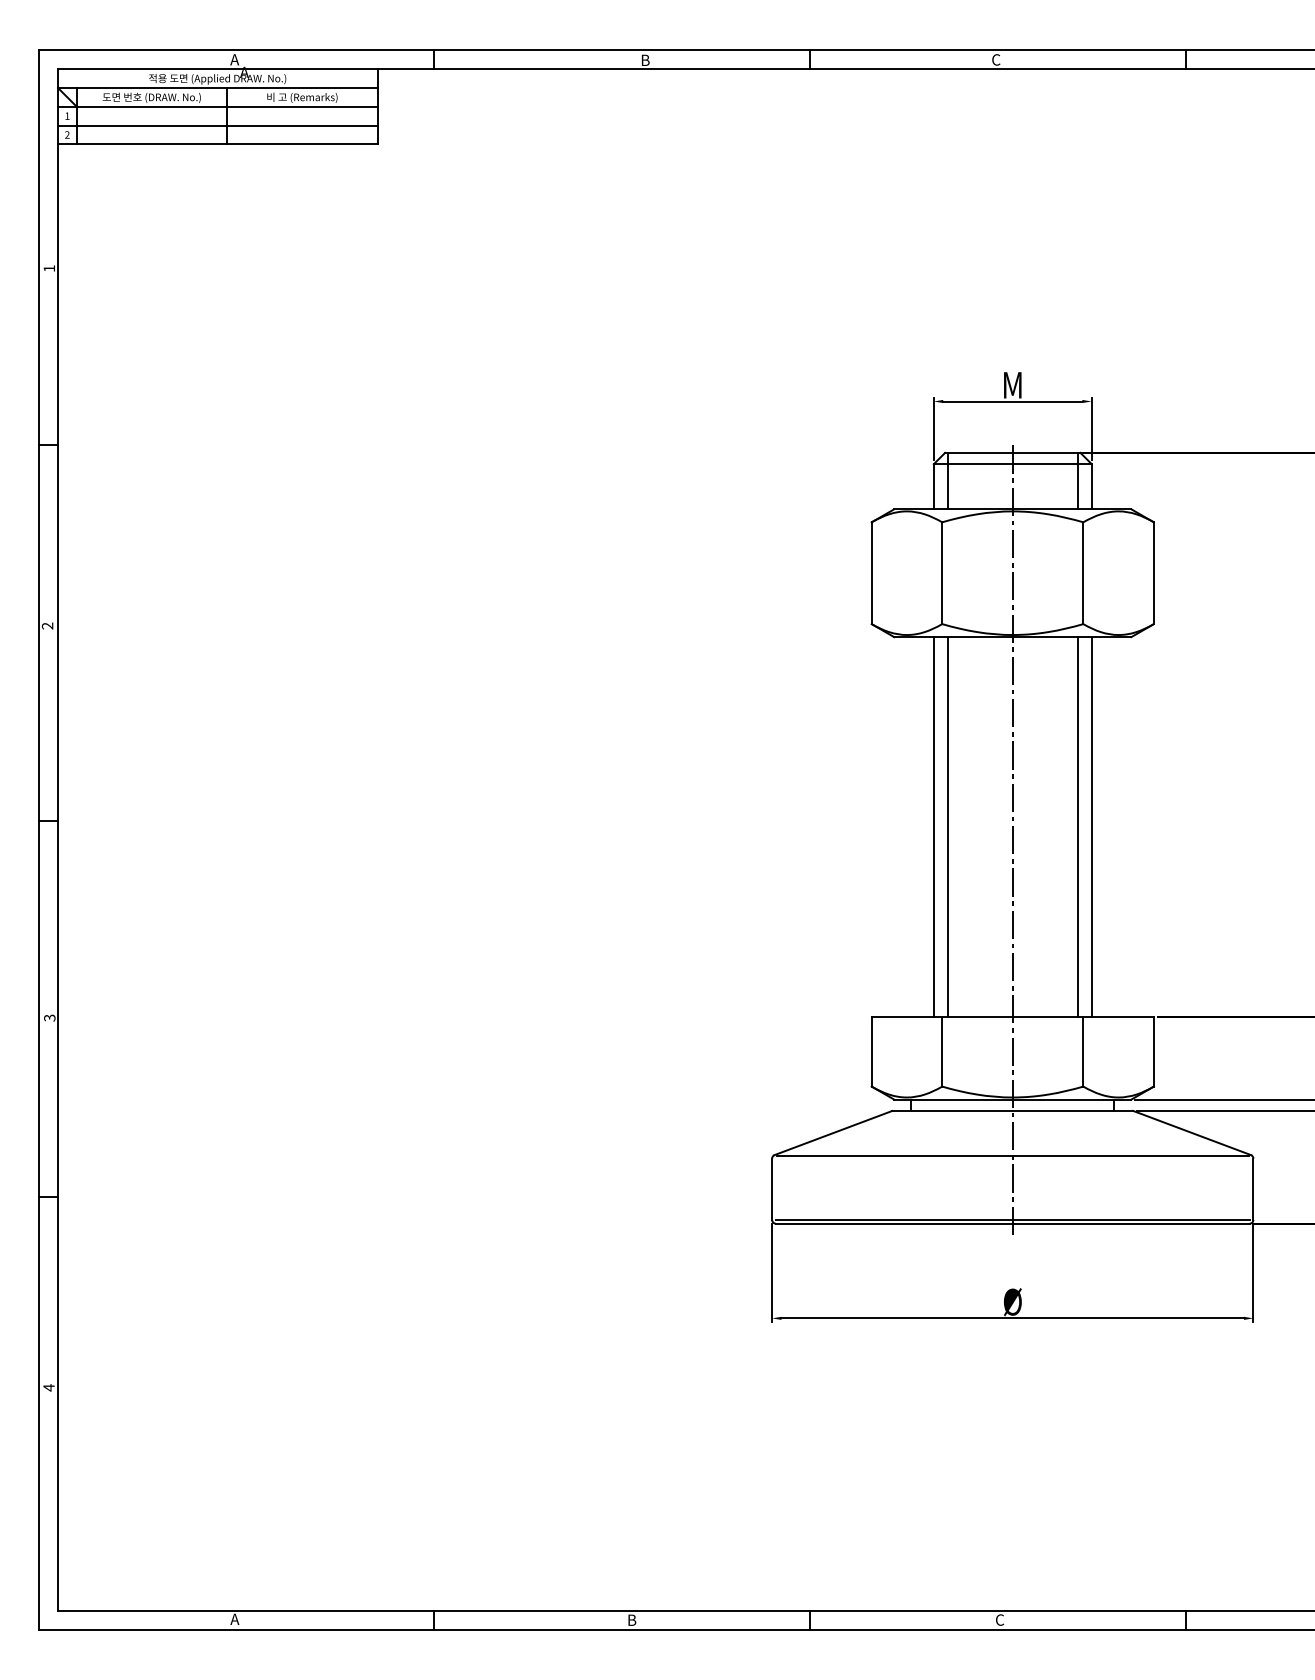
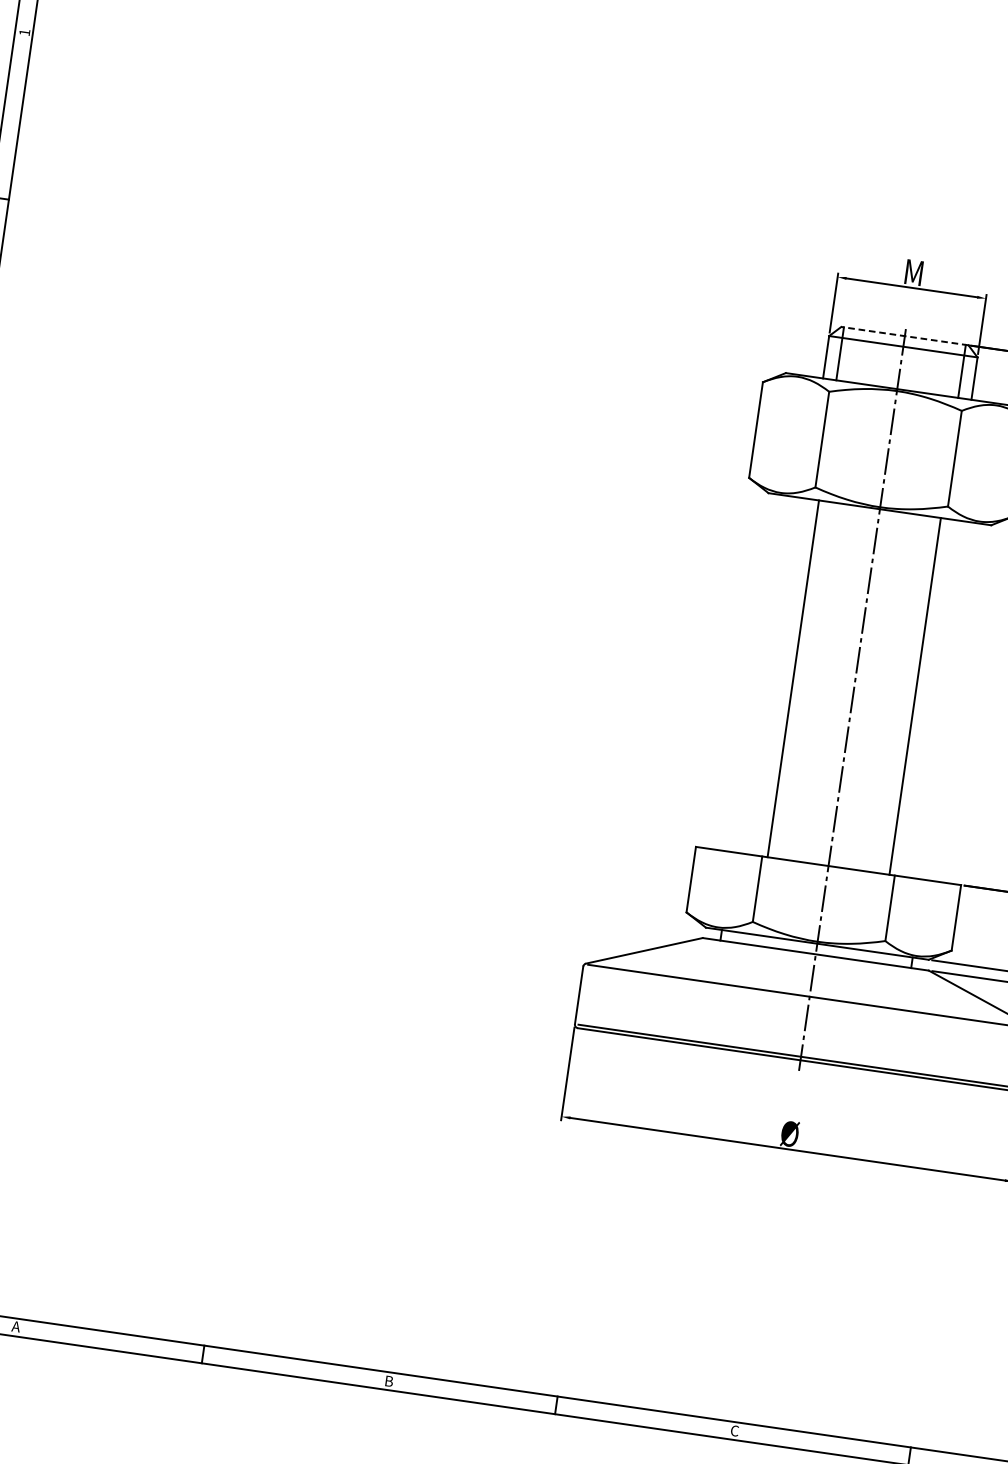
line: (1012, 452) -> (904, 335), solid -> dashed
line: (933, 826) -> (779, 676), removed
line: (1091, 826) -> (928, 697), removed

